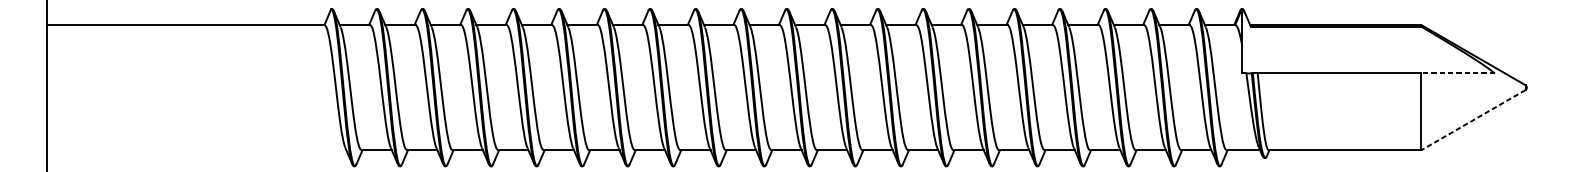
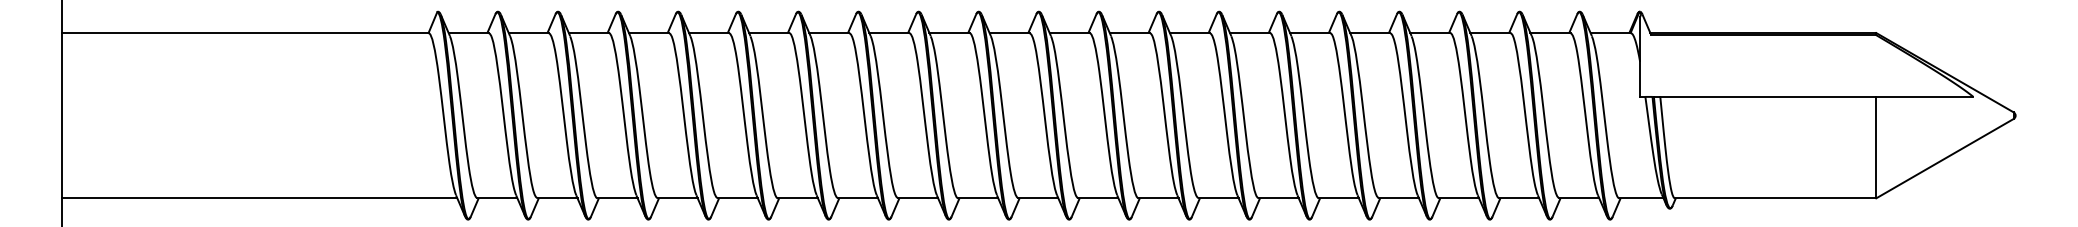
line: (1457, 73) -> (1924, 96), dashed -> solid
line: (1473, 120) -> (1944, 158), dashed -> solid
line: (196, 150) -> (259, 198), added

